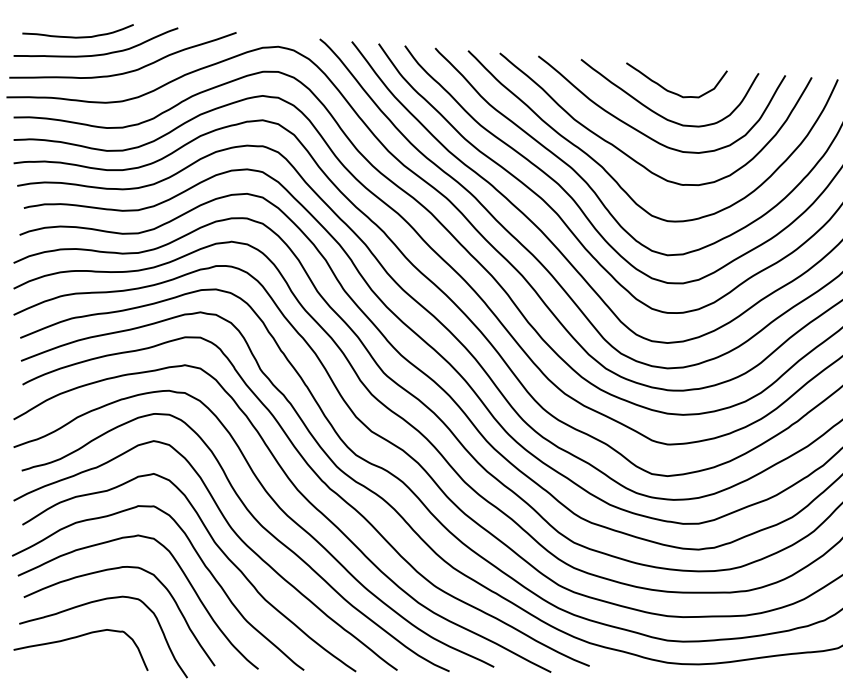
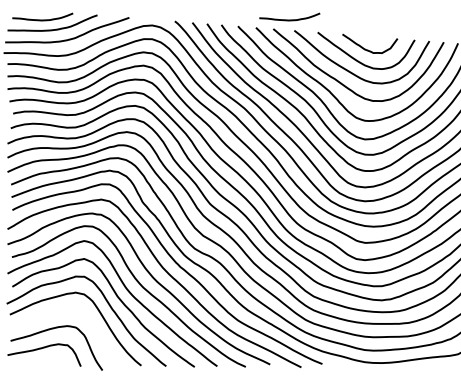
curve: (529, 35) -> (289, 19), added
curve: (108, 571) -> (59, 312), removed

